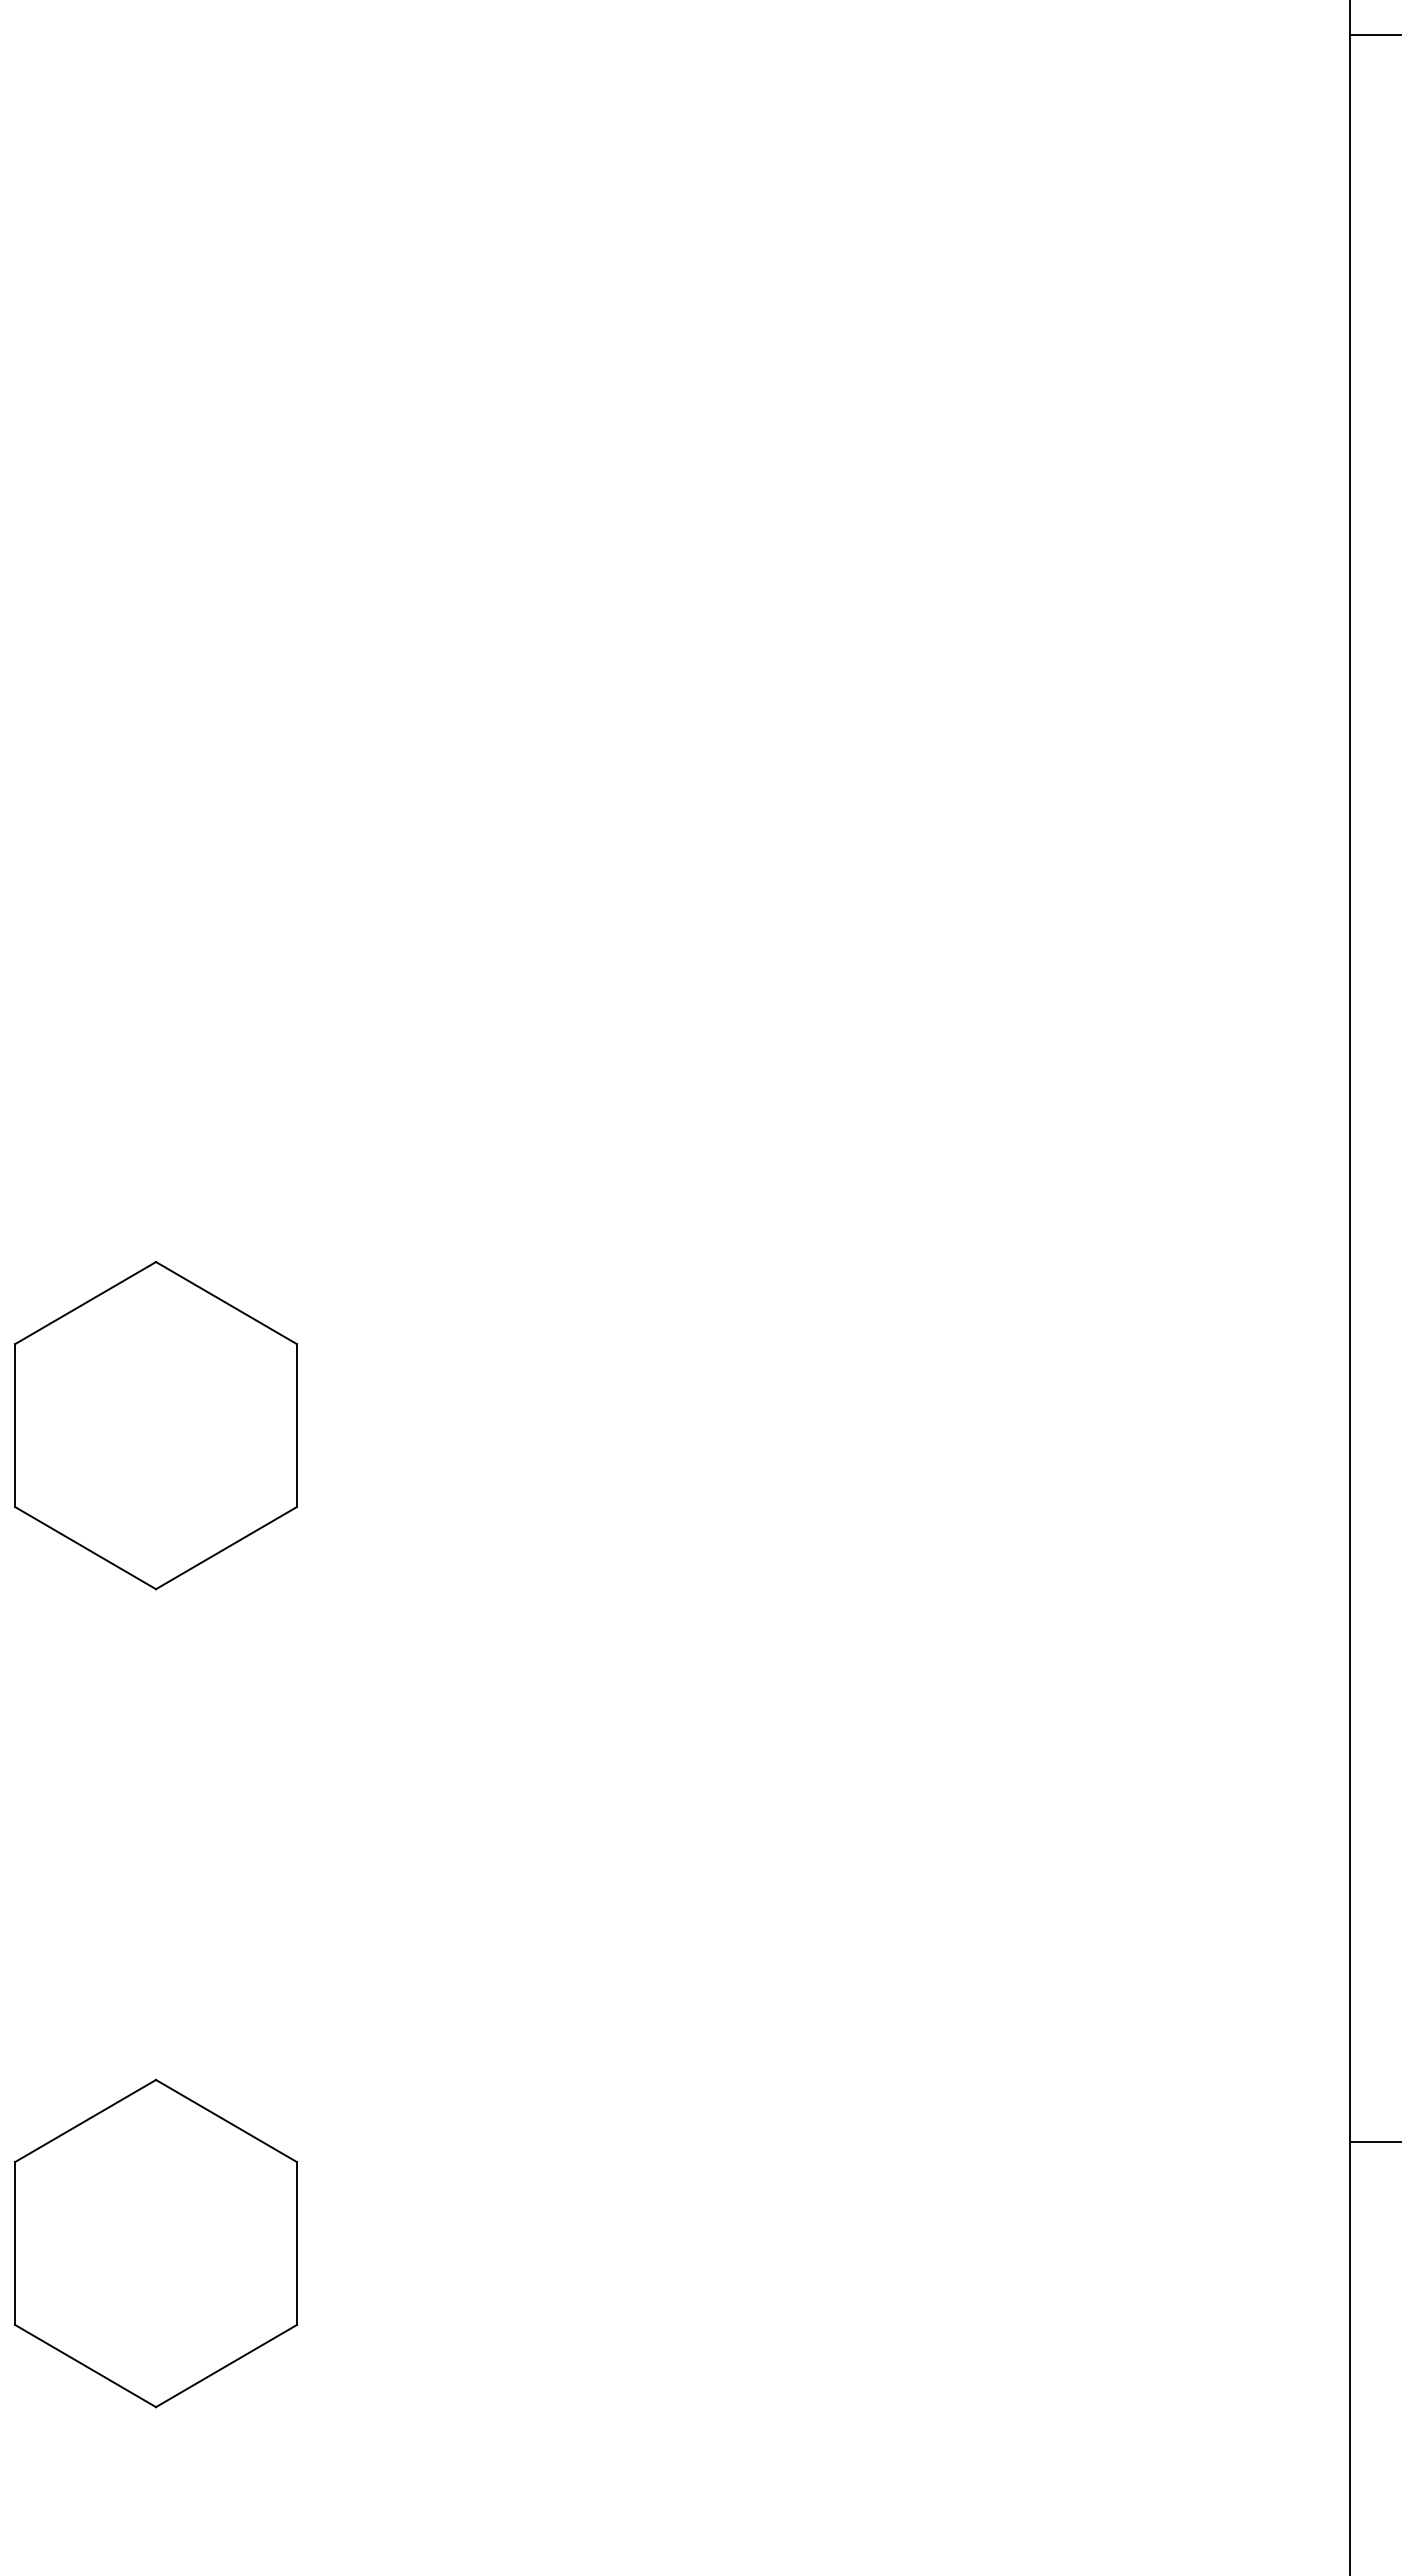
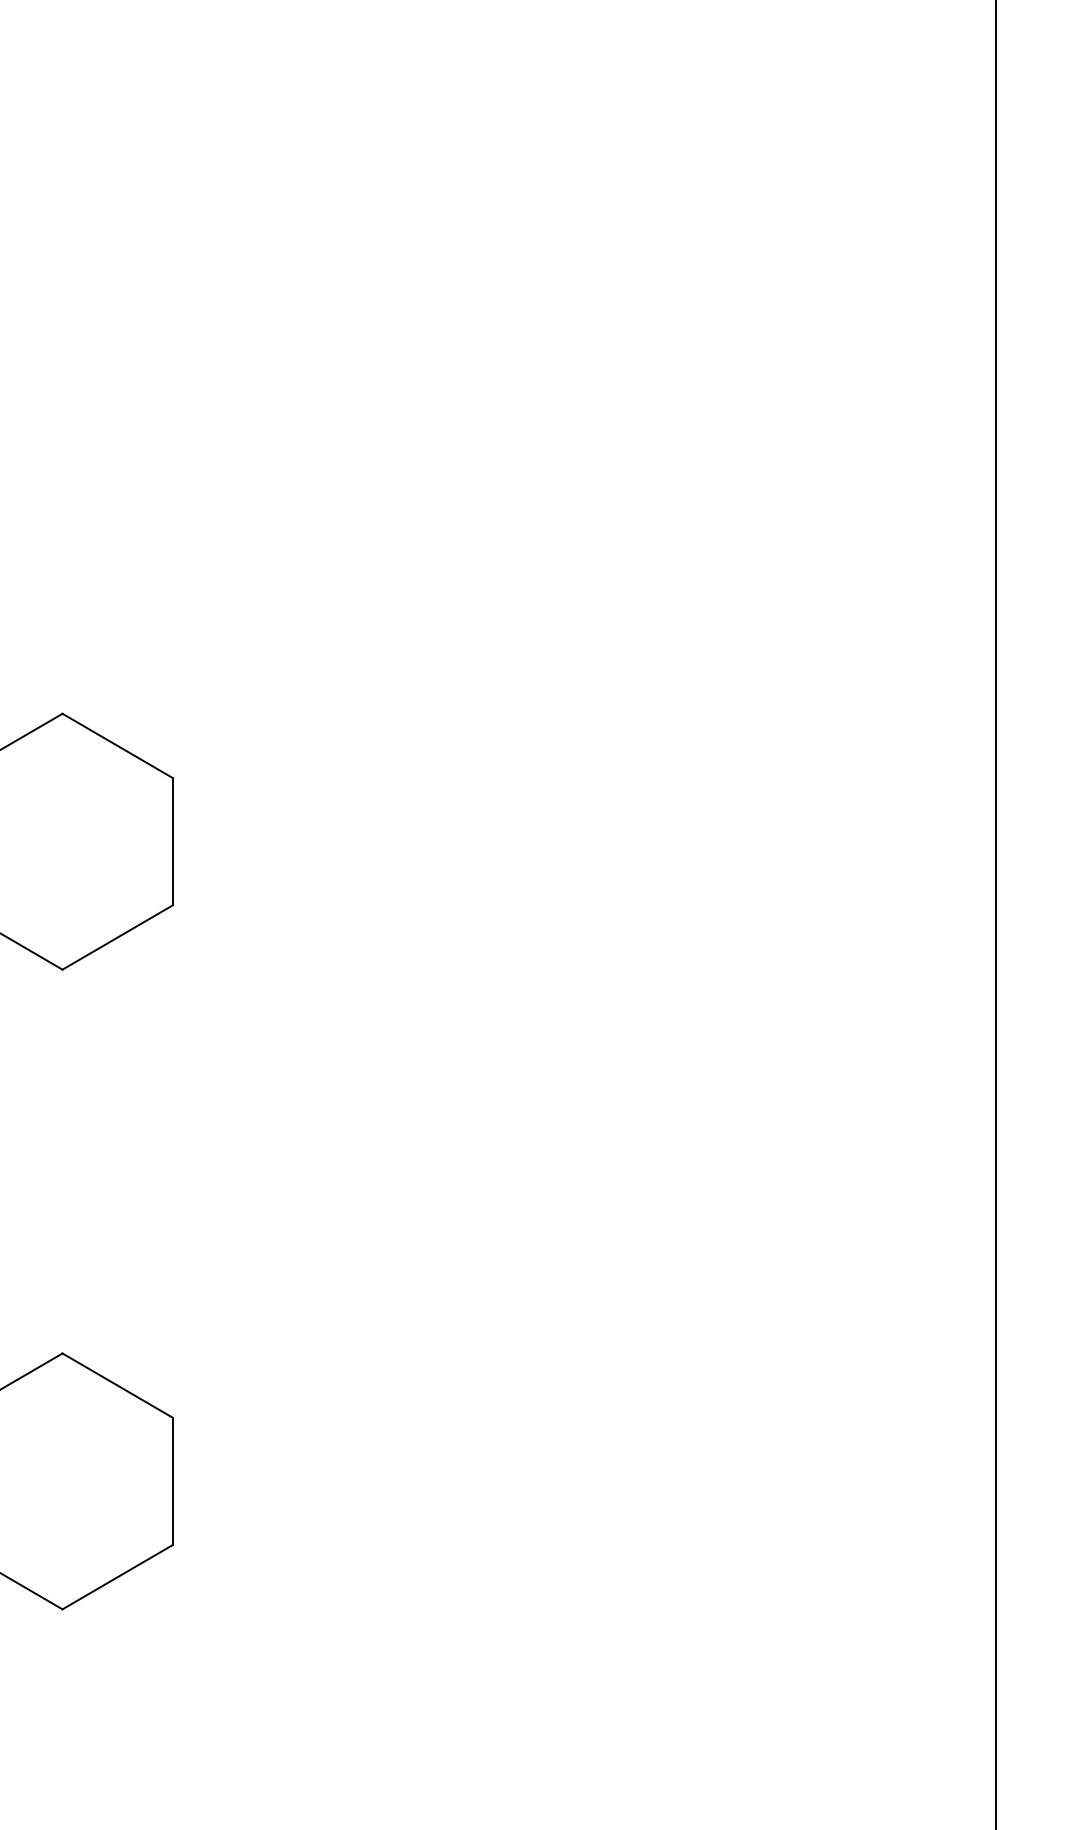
line: (1375, 2142) -> (1016, 1402), removed

